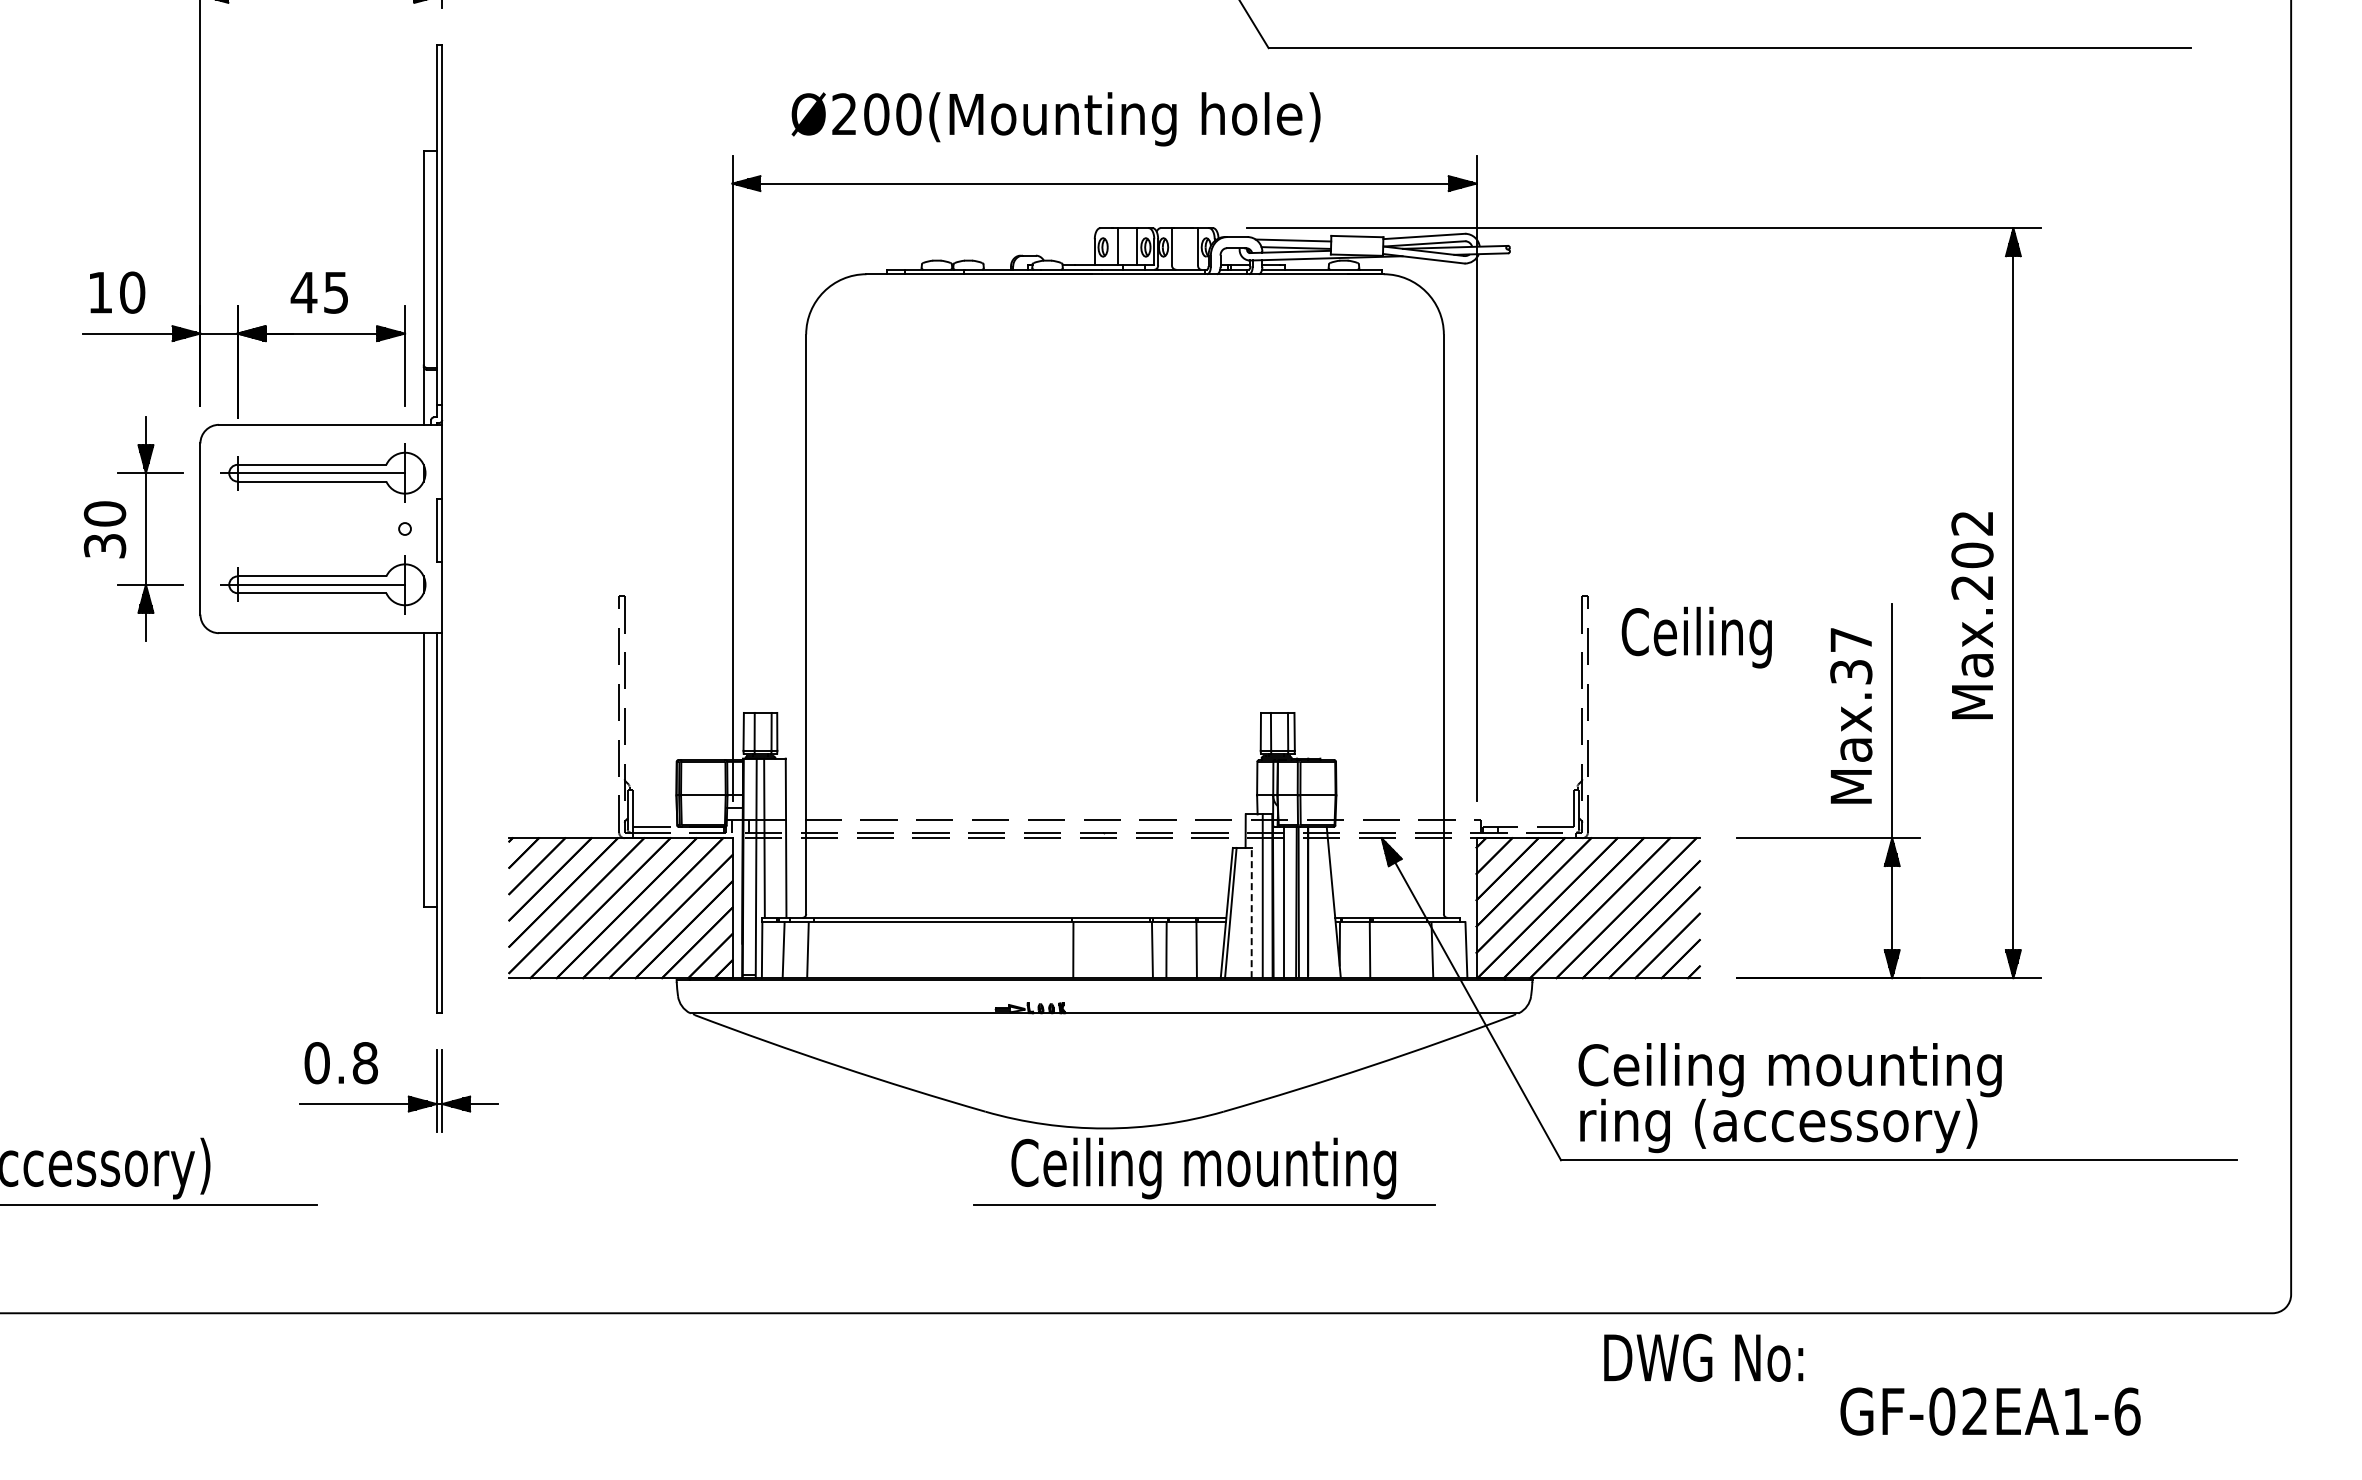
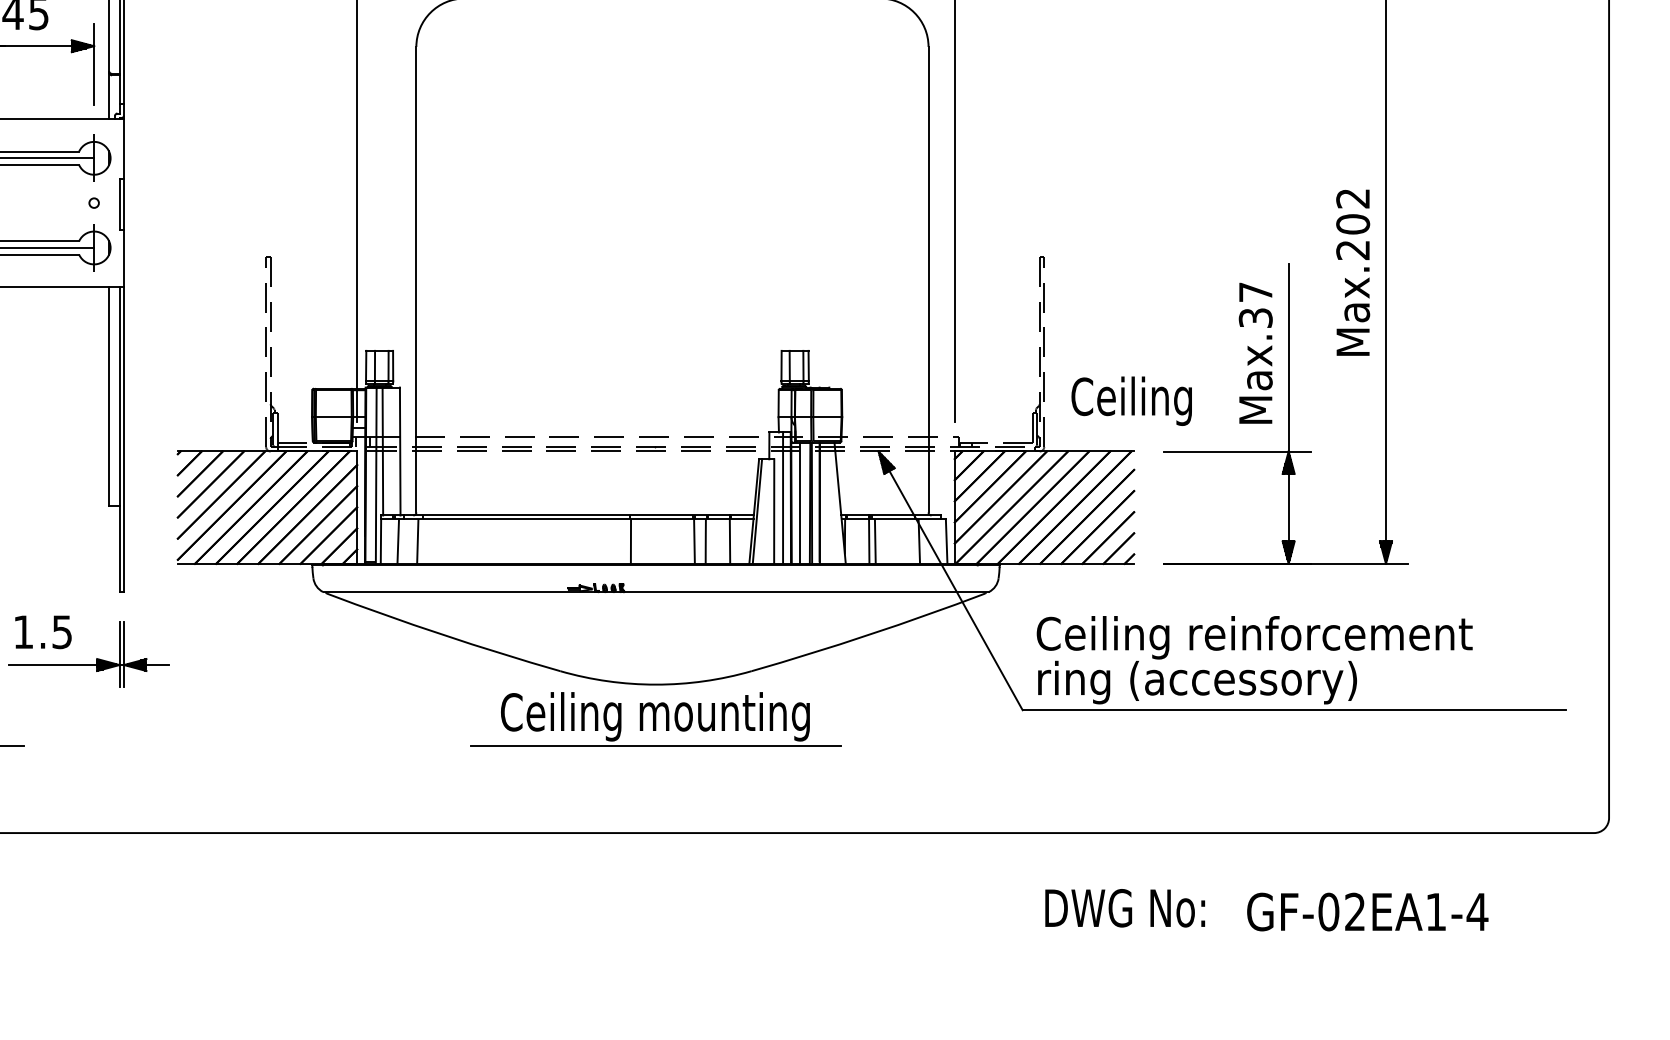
text: (1696, 637) -> (1131, 401), moved
line: (1251, 912) -> (774, 511), dashed -> solid
line: (1377, 950) -> (875, 541), added
text: (340, 1063) -> (42, 632), 0.8 -> 1.5
text: (1947, 1070) -> (1333, 638), Ceiling mounting -> Ceiling reinforcement
part: (1204, 1171) -> (655, 719), moved
text: (1703, 1357) -> (1125, 907), moved
text: (2126, 1411) -> (1476, 911), GF-02EA1-6 -> GF-02EA1-4

